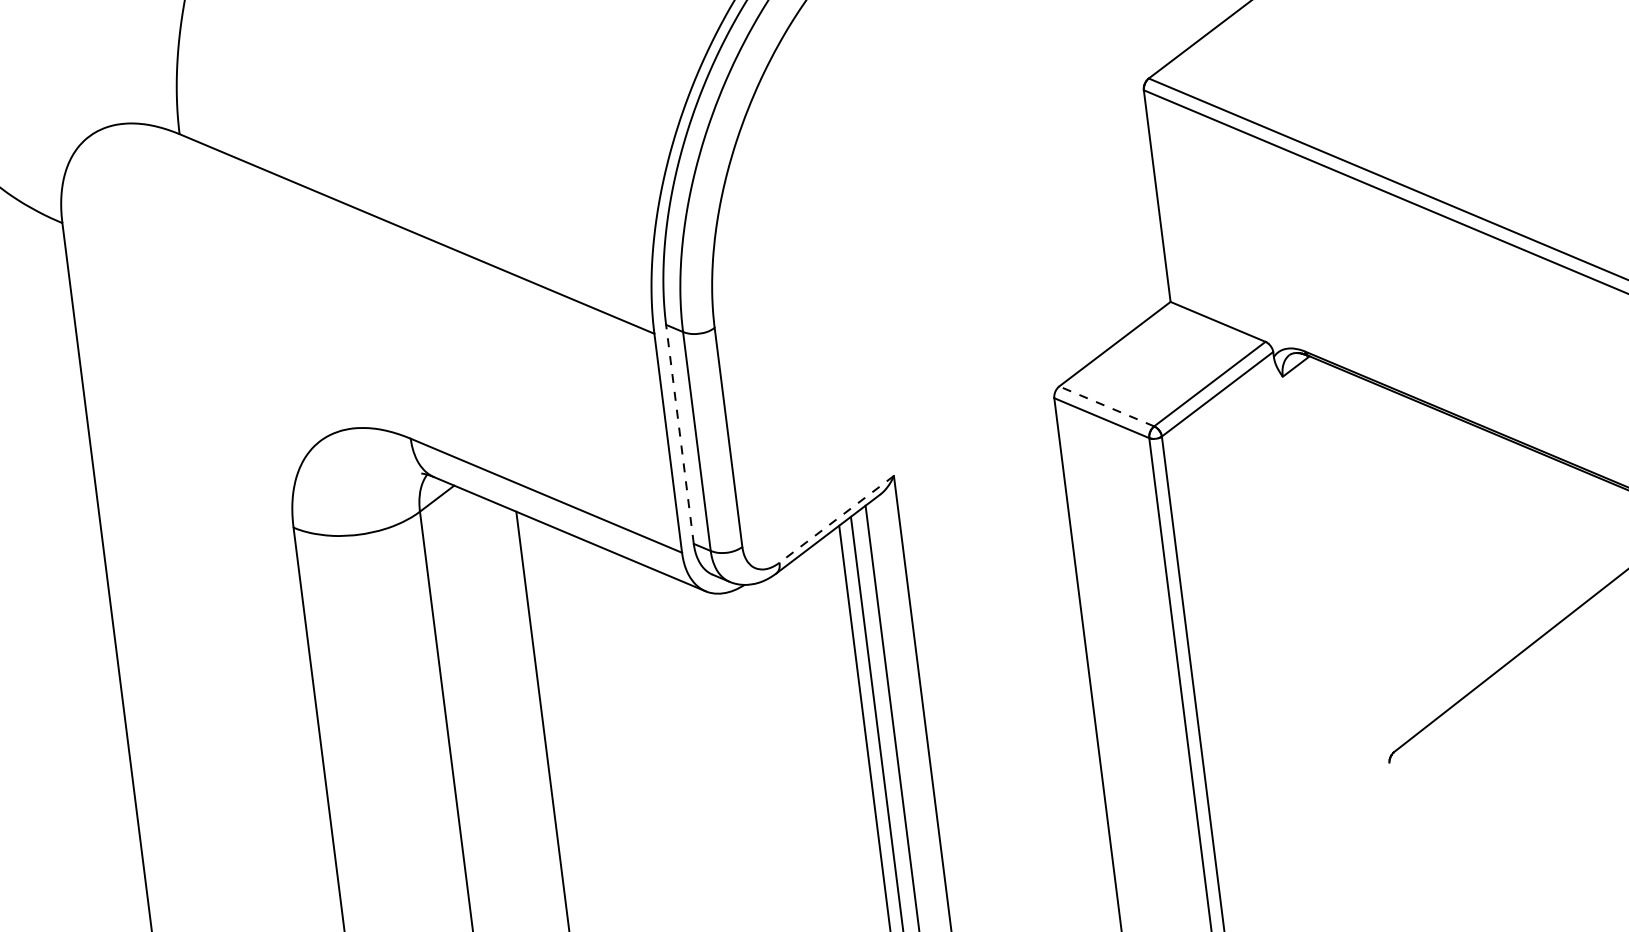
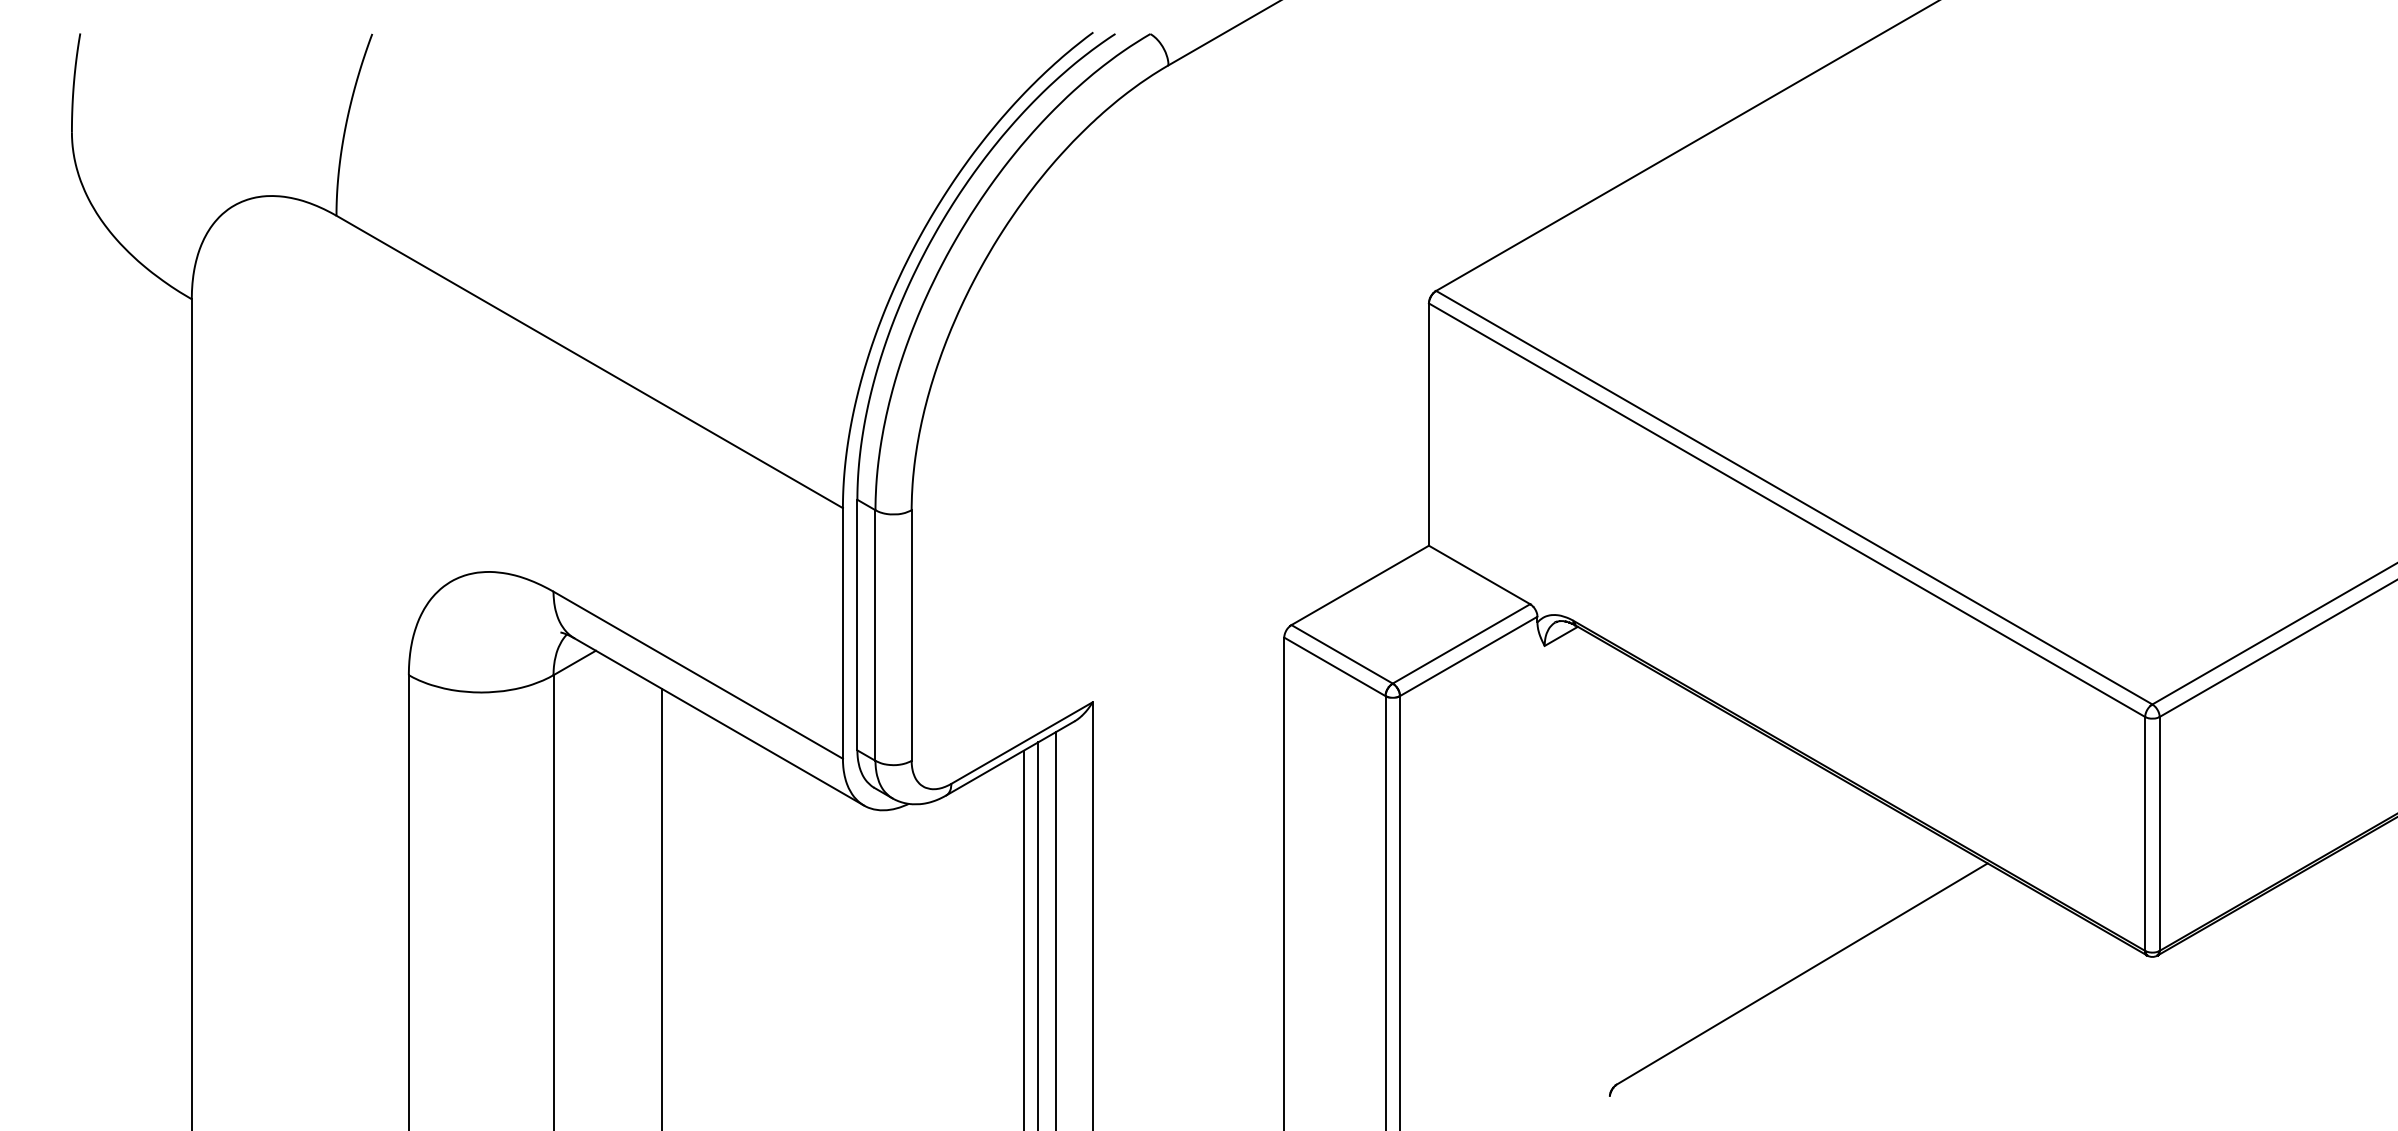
line: (1106, 406) -> (1341, 654), dashed -> solid
line: (679, 433) -> (857, 624), dashed -> solid
line: (836, 519) -> (1021, 743), dashed -> solid

